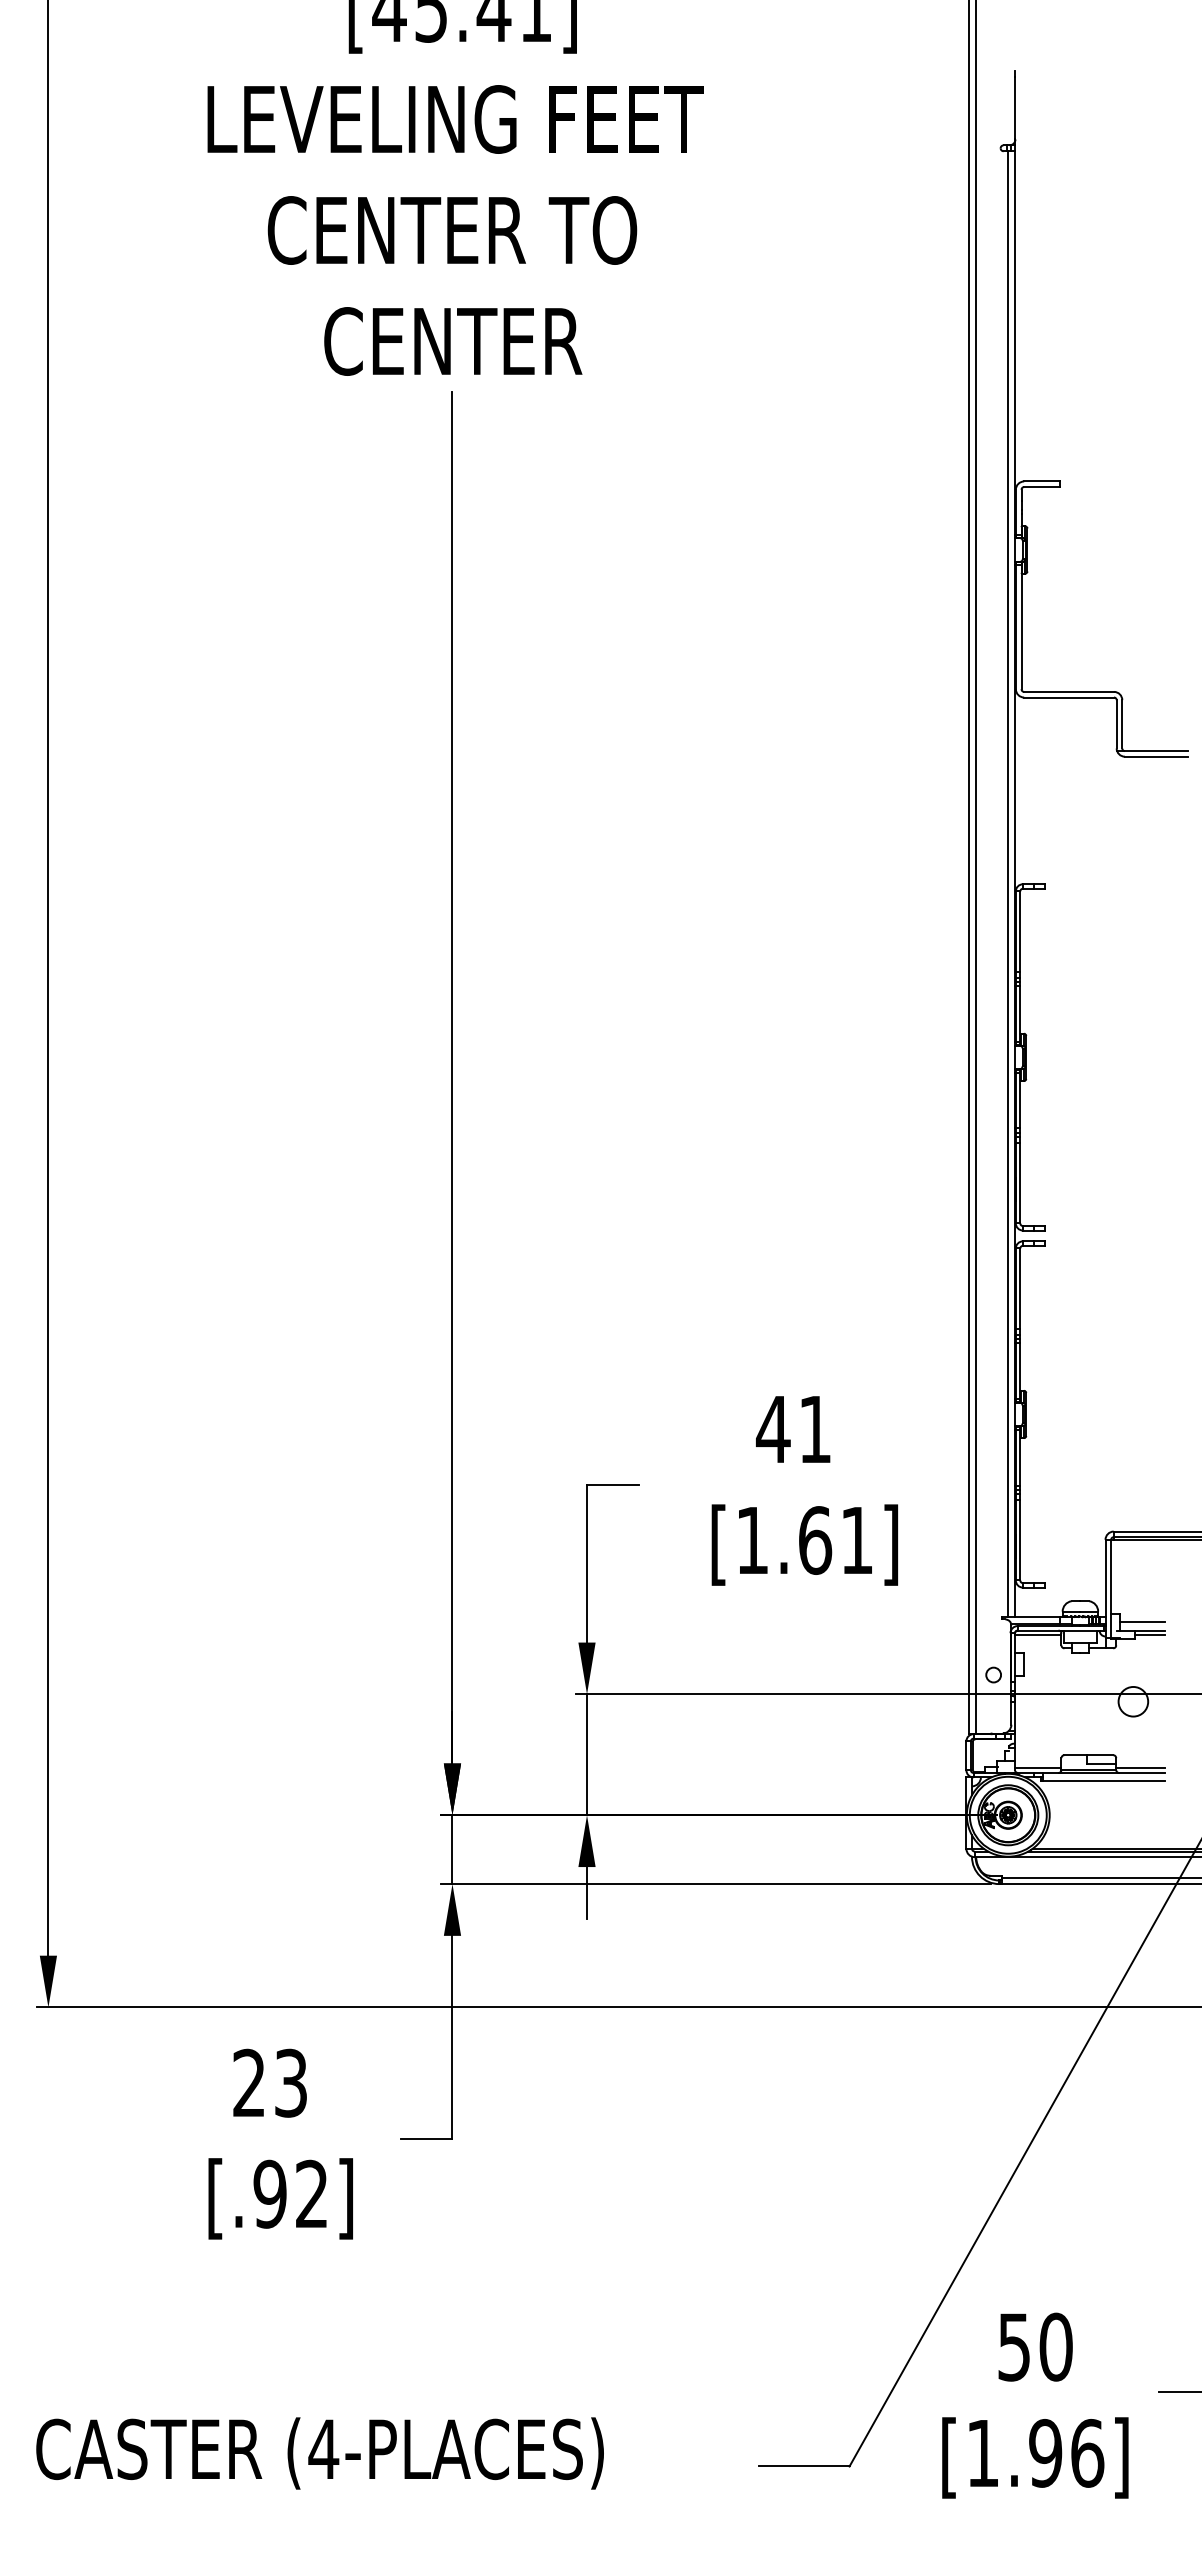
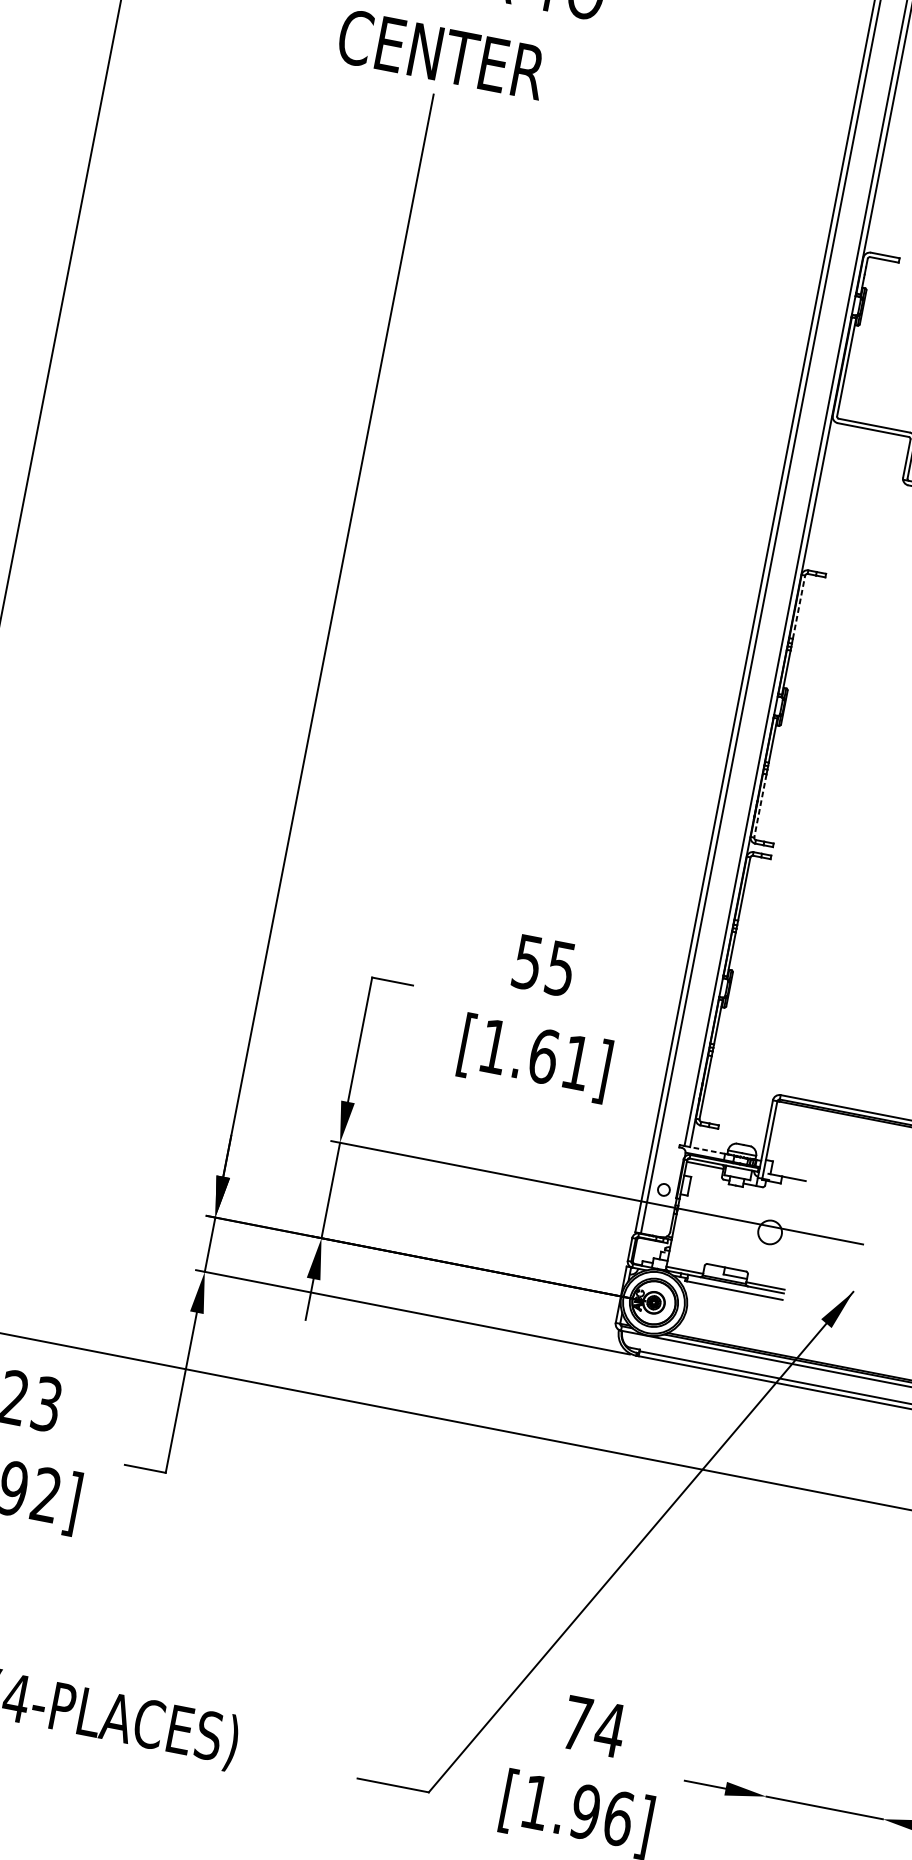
line: (1020, 931) -> (799, 607), solid -> dashed
line: (1020, 1183) -> (760, 806), solid -> dashed
text: (792, 1429) -> (542, 965), 41 -> 55
line: (1036, 1616) -> (706, 1150), solid -> dashed
line: (1142, 1622) -> (789, 1171), removed
line: (1149, 1635) -> (792, 1182), removed
text: (1035, 2346) -> (593, 1726), 50 -> 74

